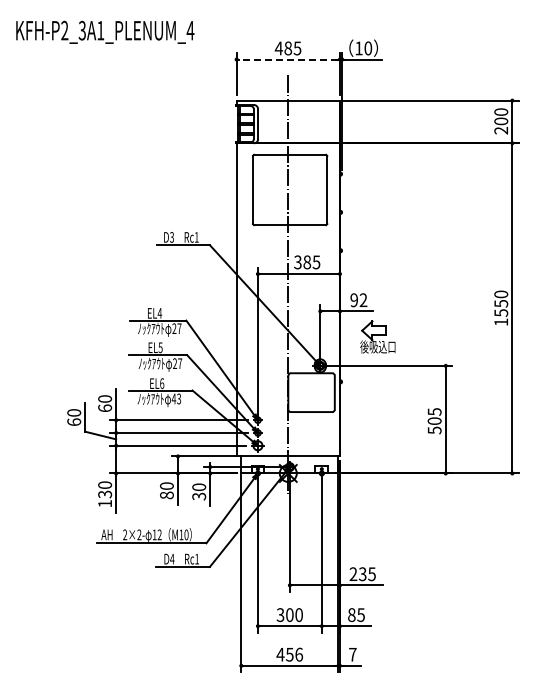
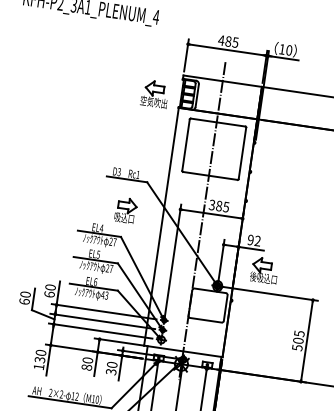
line: (288, 59) -> (227, 49), dashed -> solid
part: (202, 129) -> (154, 93), added
part: (188, 284) -> (126, 209), added

